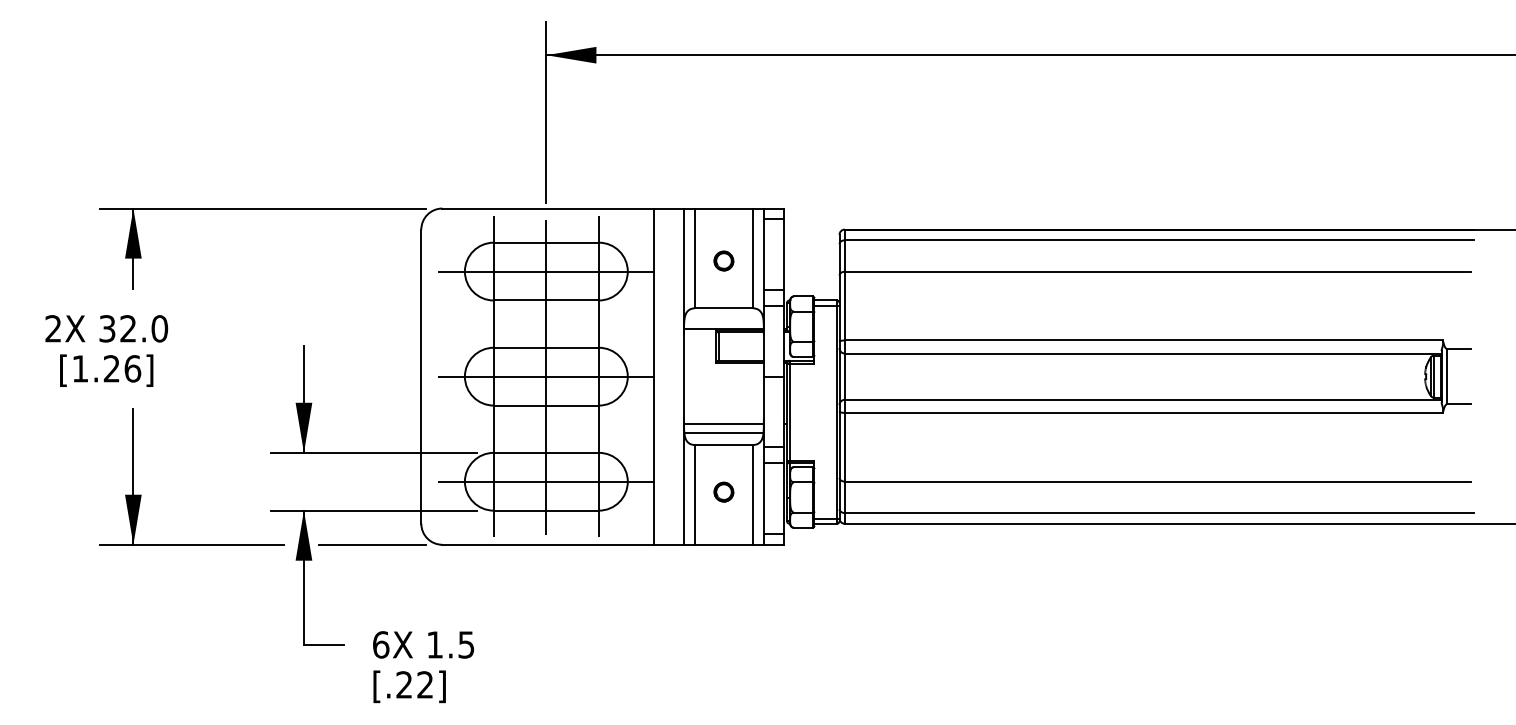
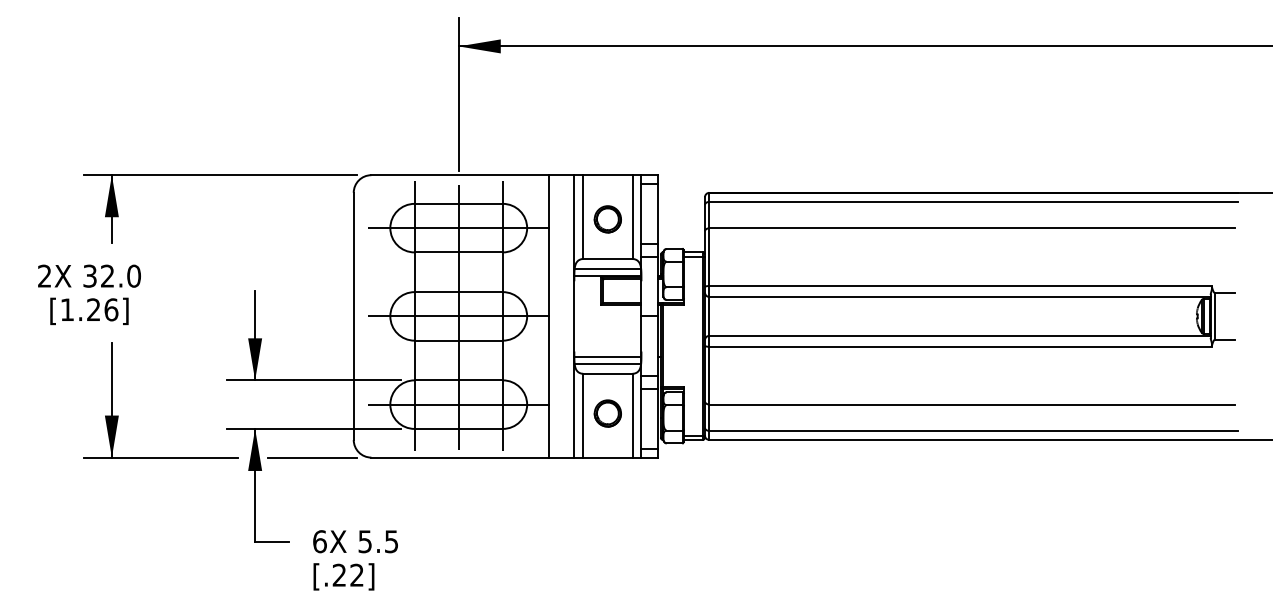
part: (723, 260) -> (607, 218), size x1.67
line: (723, 320) -> (607, 269), added
part: (723, 491) -> (607, 412), size x1.67
text: (434, 644) -> (364, 541), 1.5 -> 5.5

